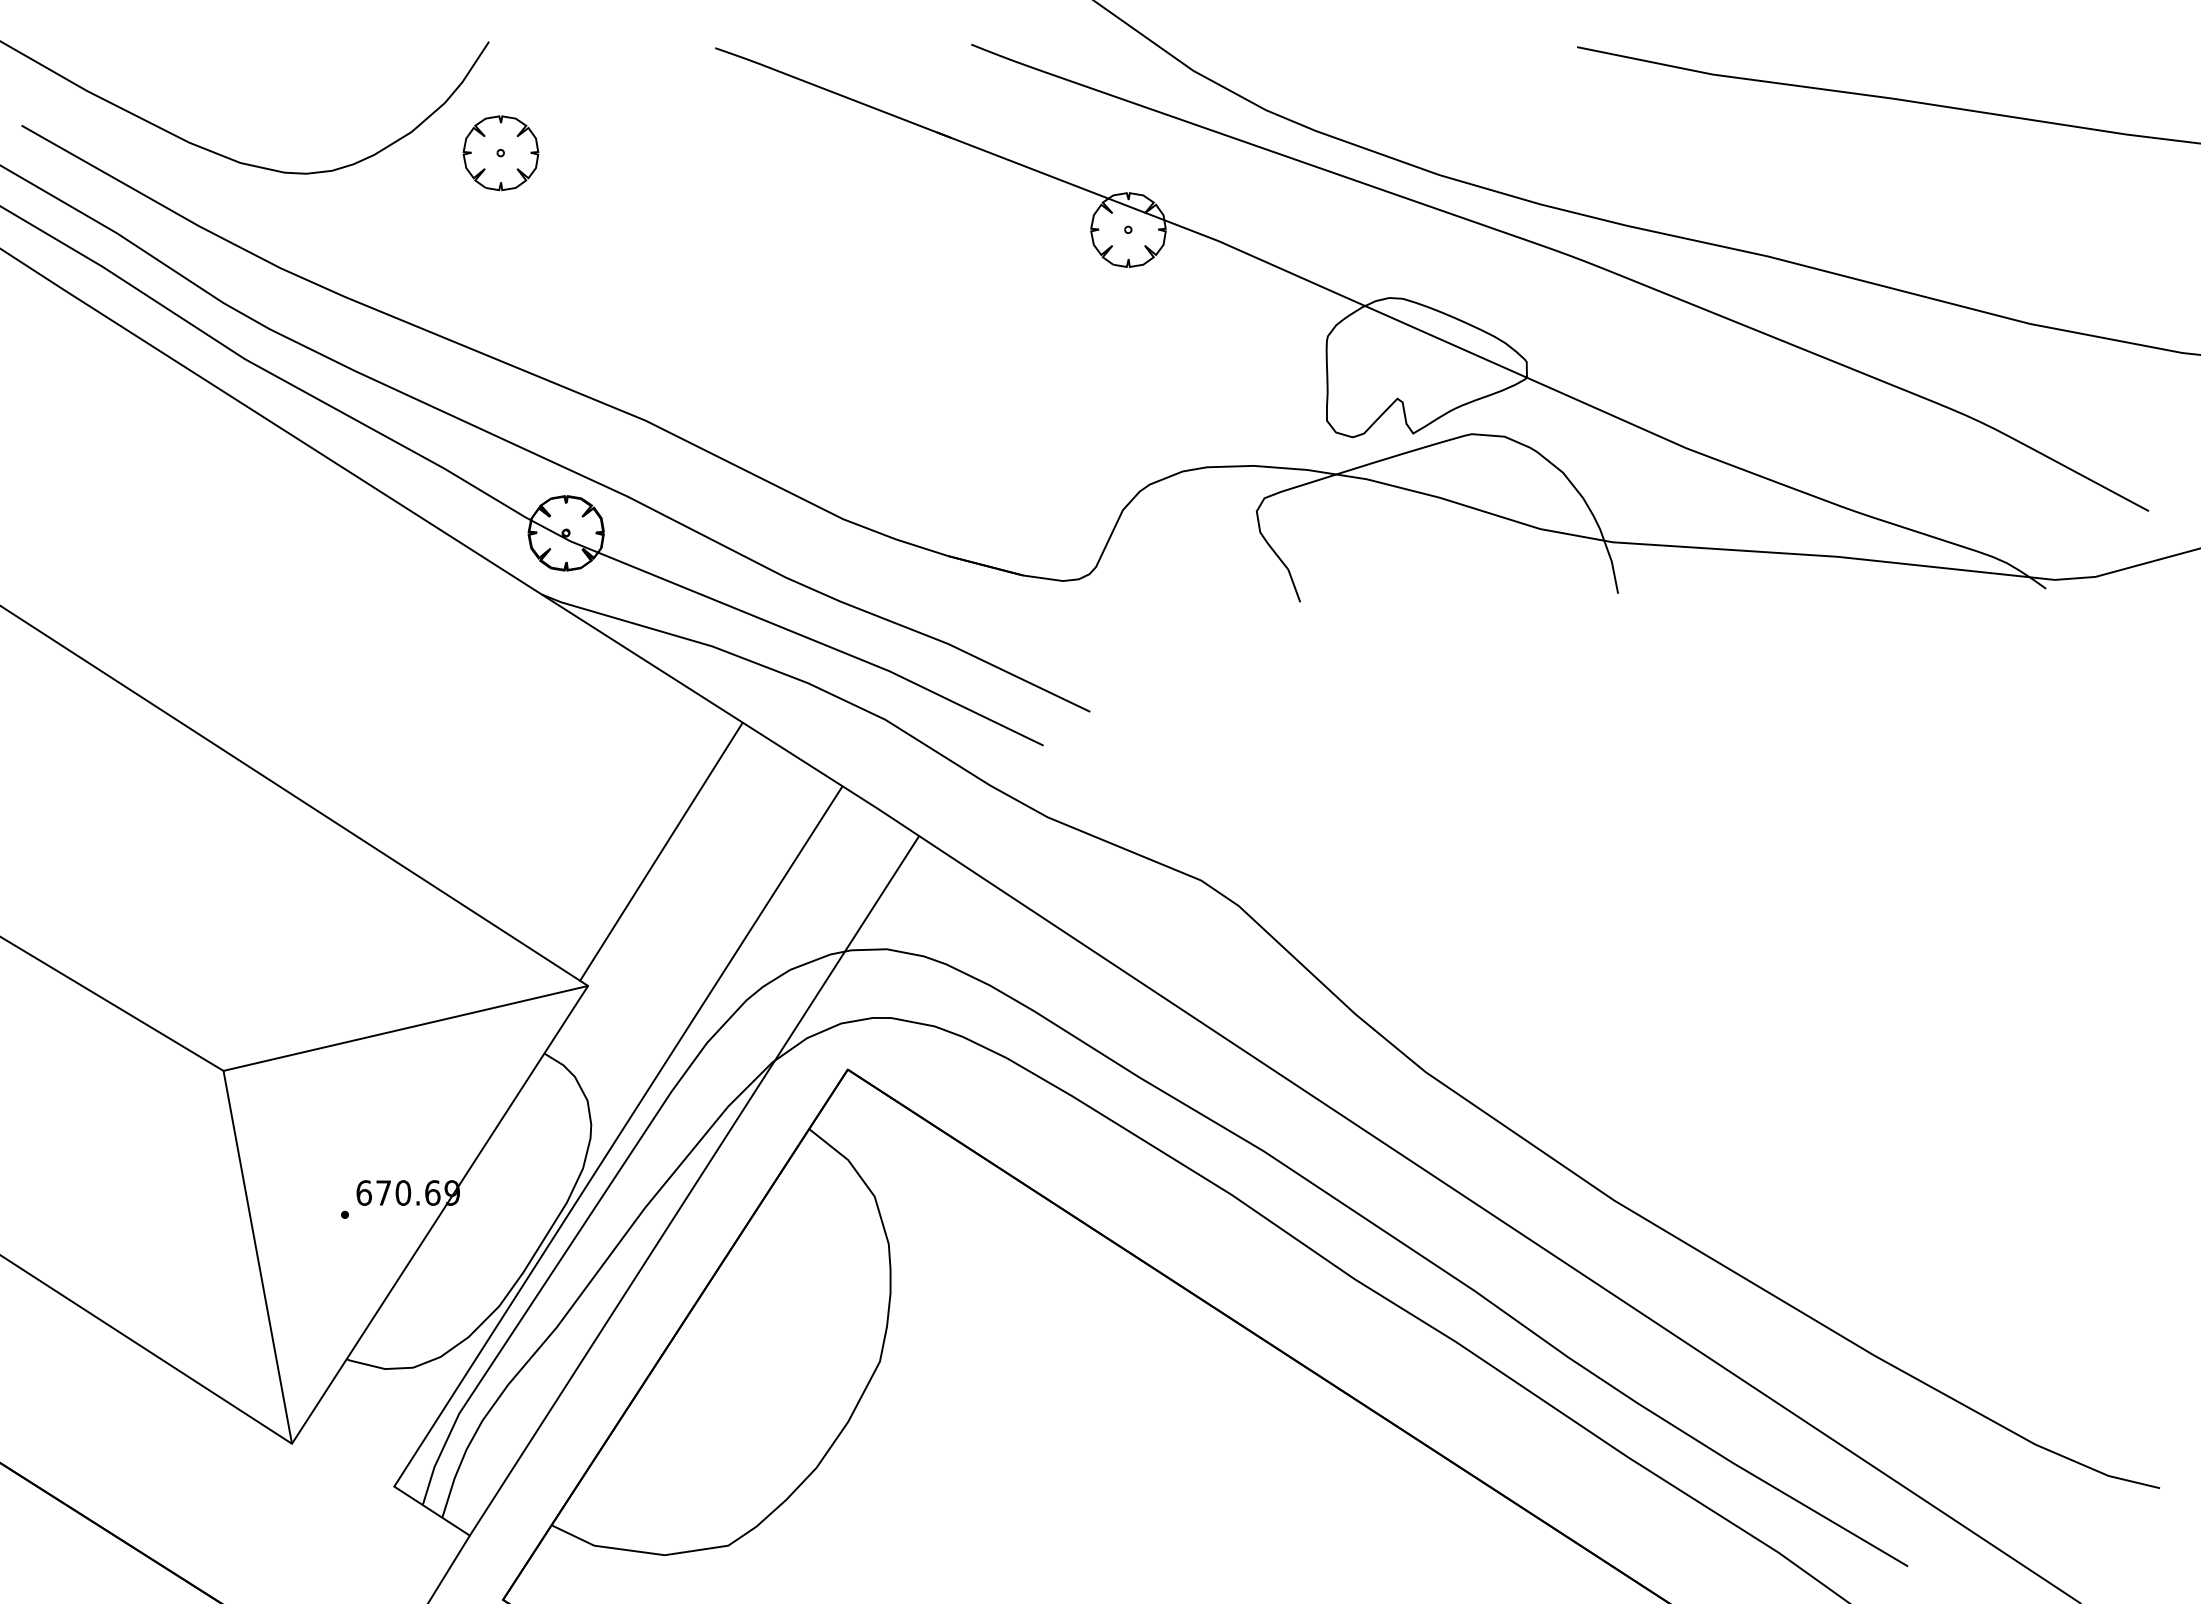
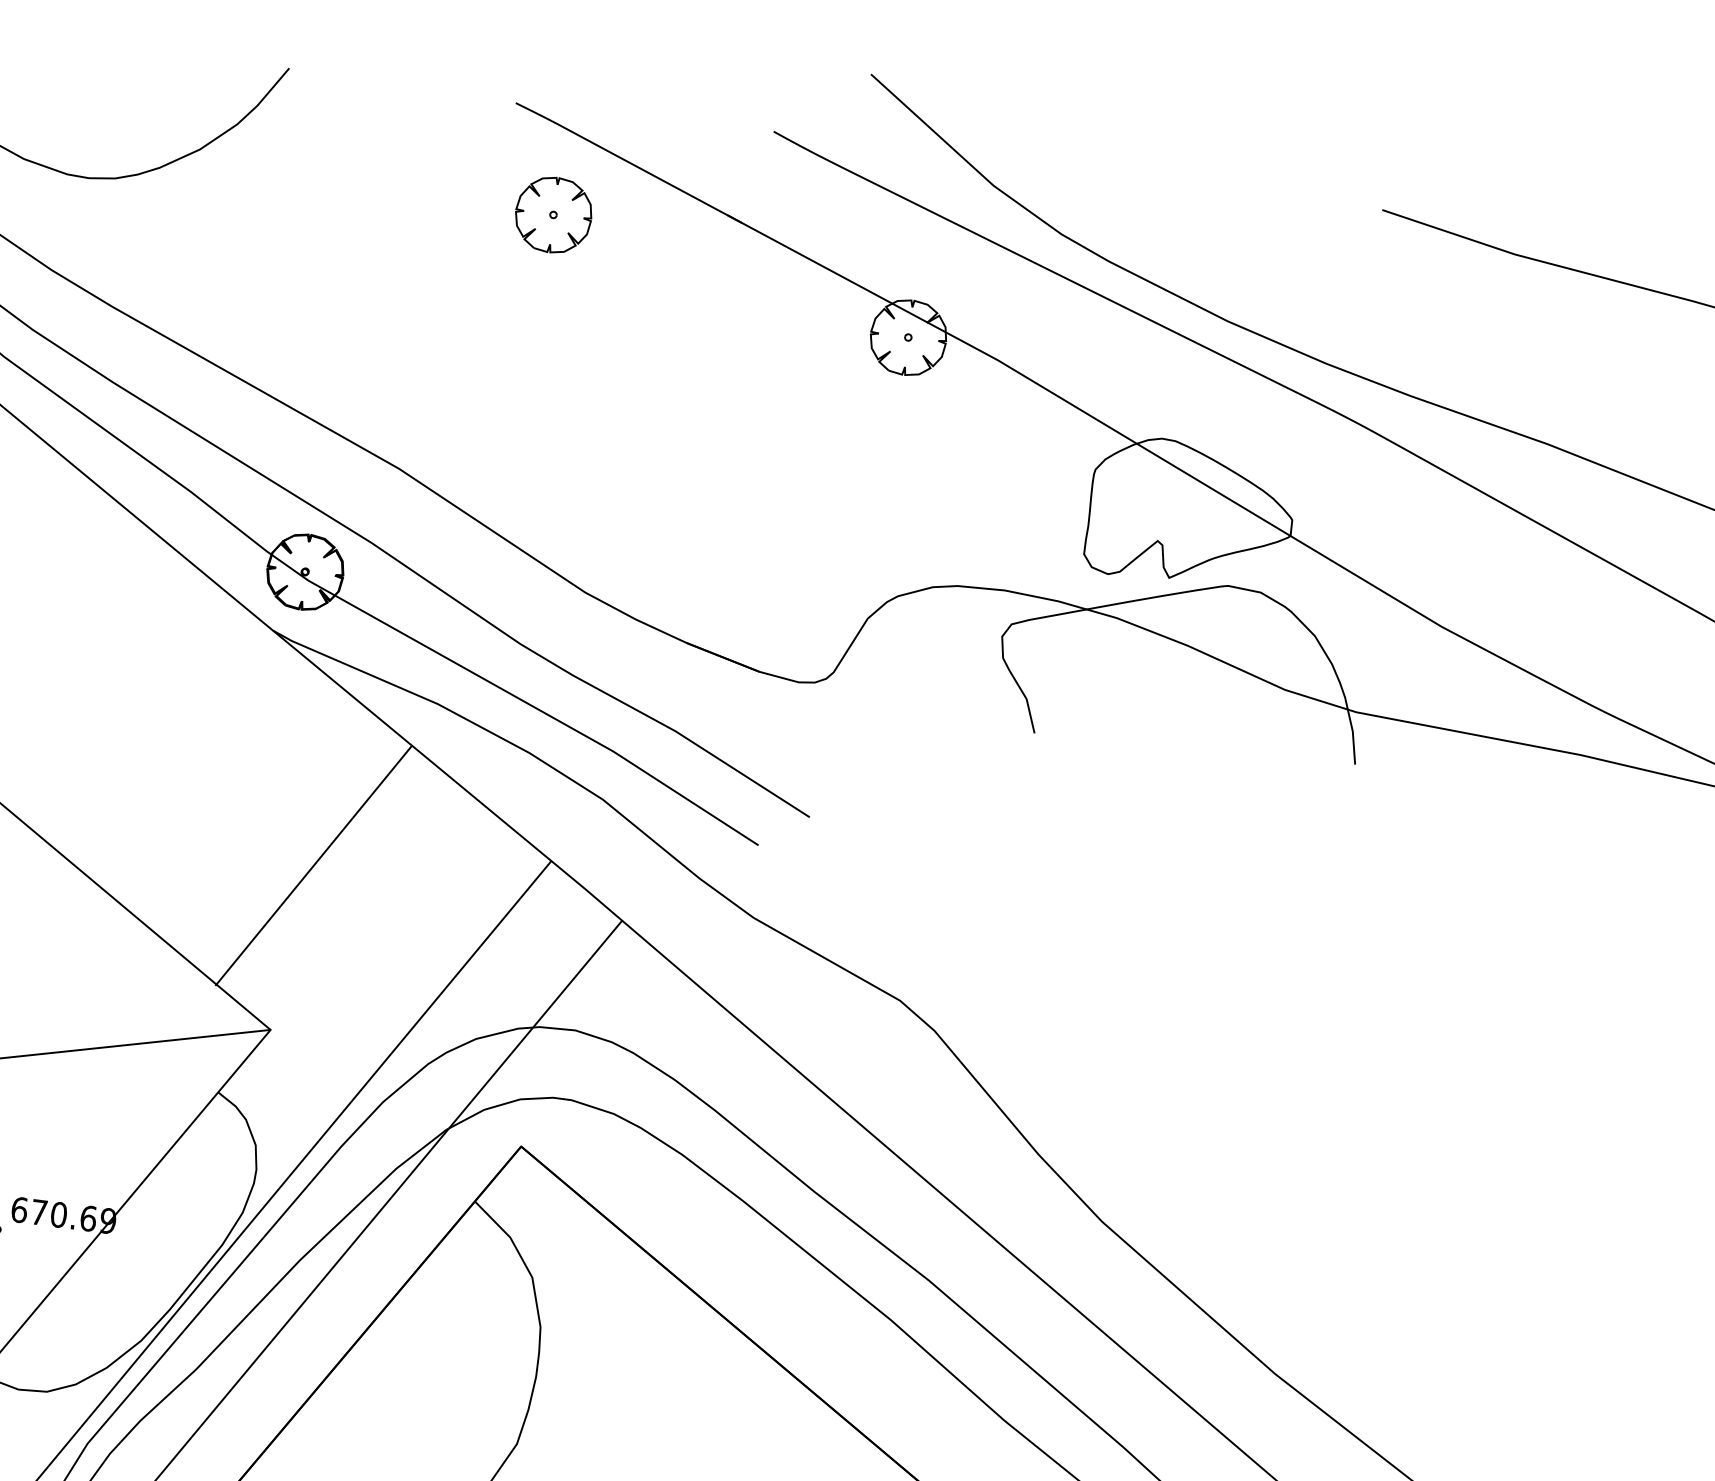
part: (500, 153) -> (553, 215), moved
line: (661, 851) -> (313, 865), moved

